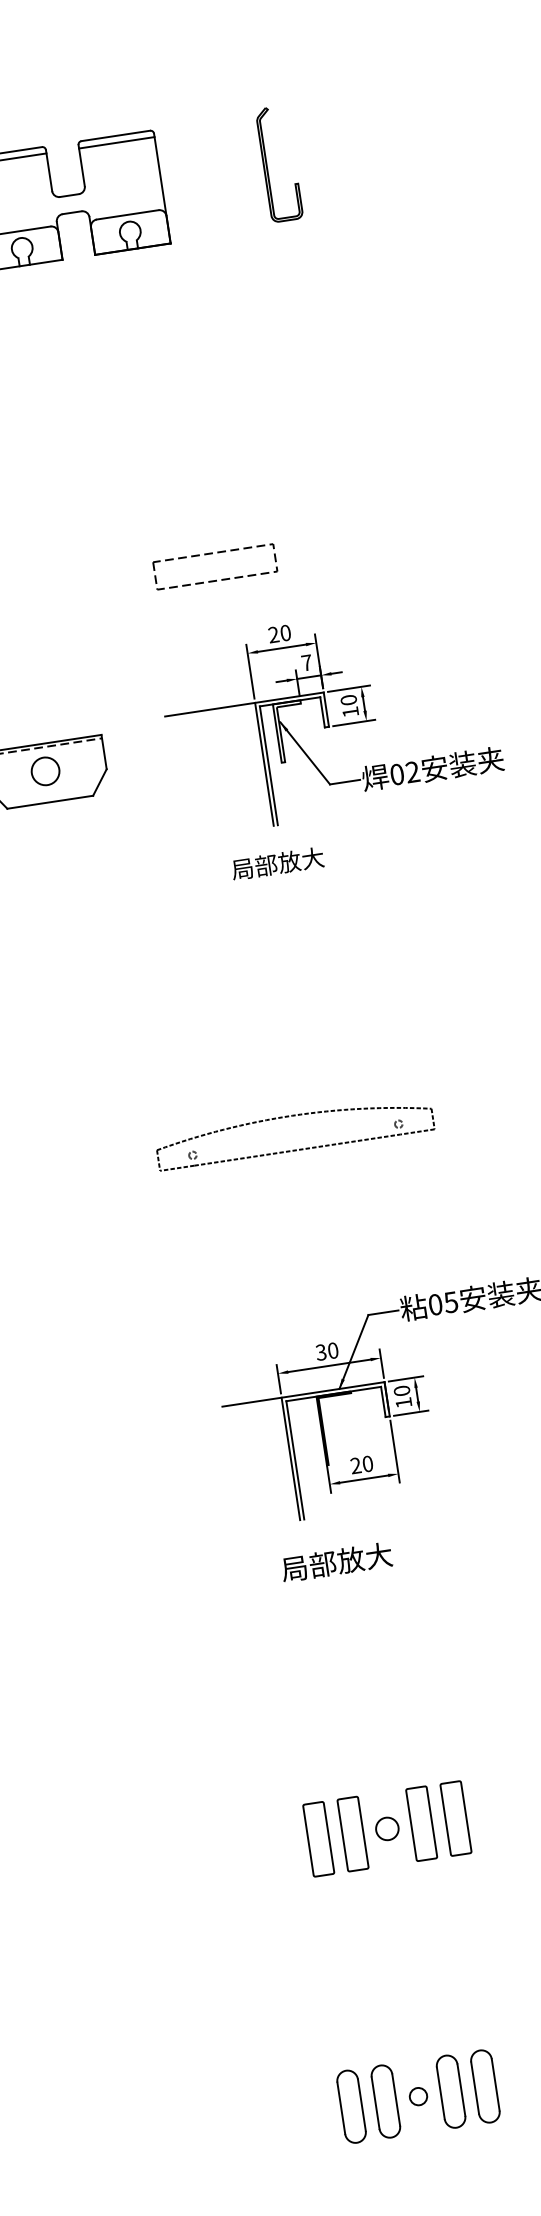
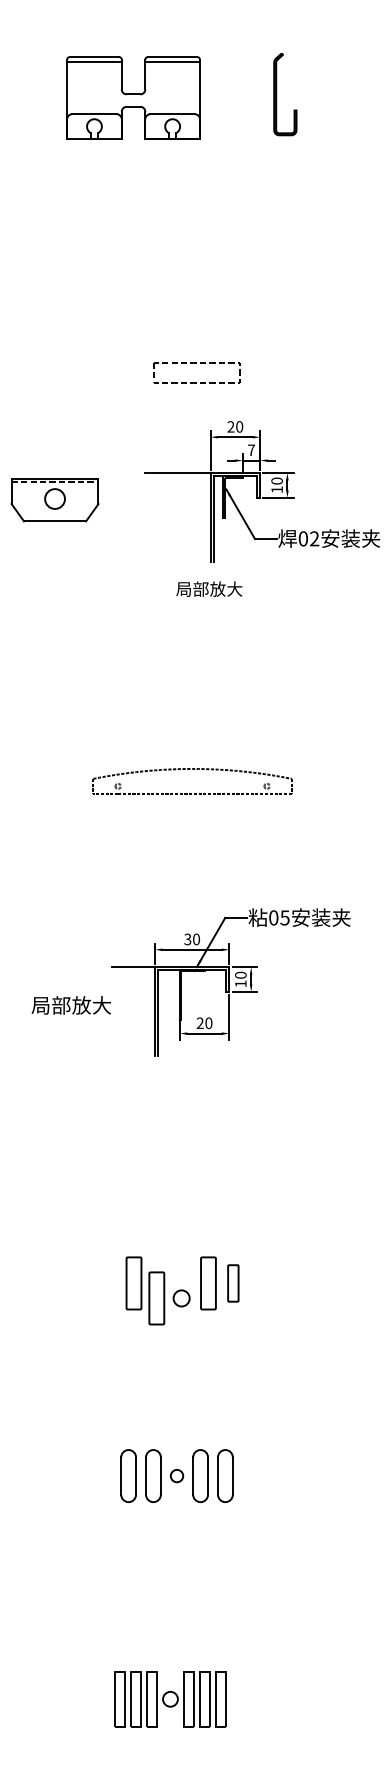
text: (335, 1562) -> (70, 1005), moved
part: (456, 1818) -> (233, 1283), size x0.7
part: (370, 1831) -> (169, 1298), moved

